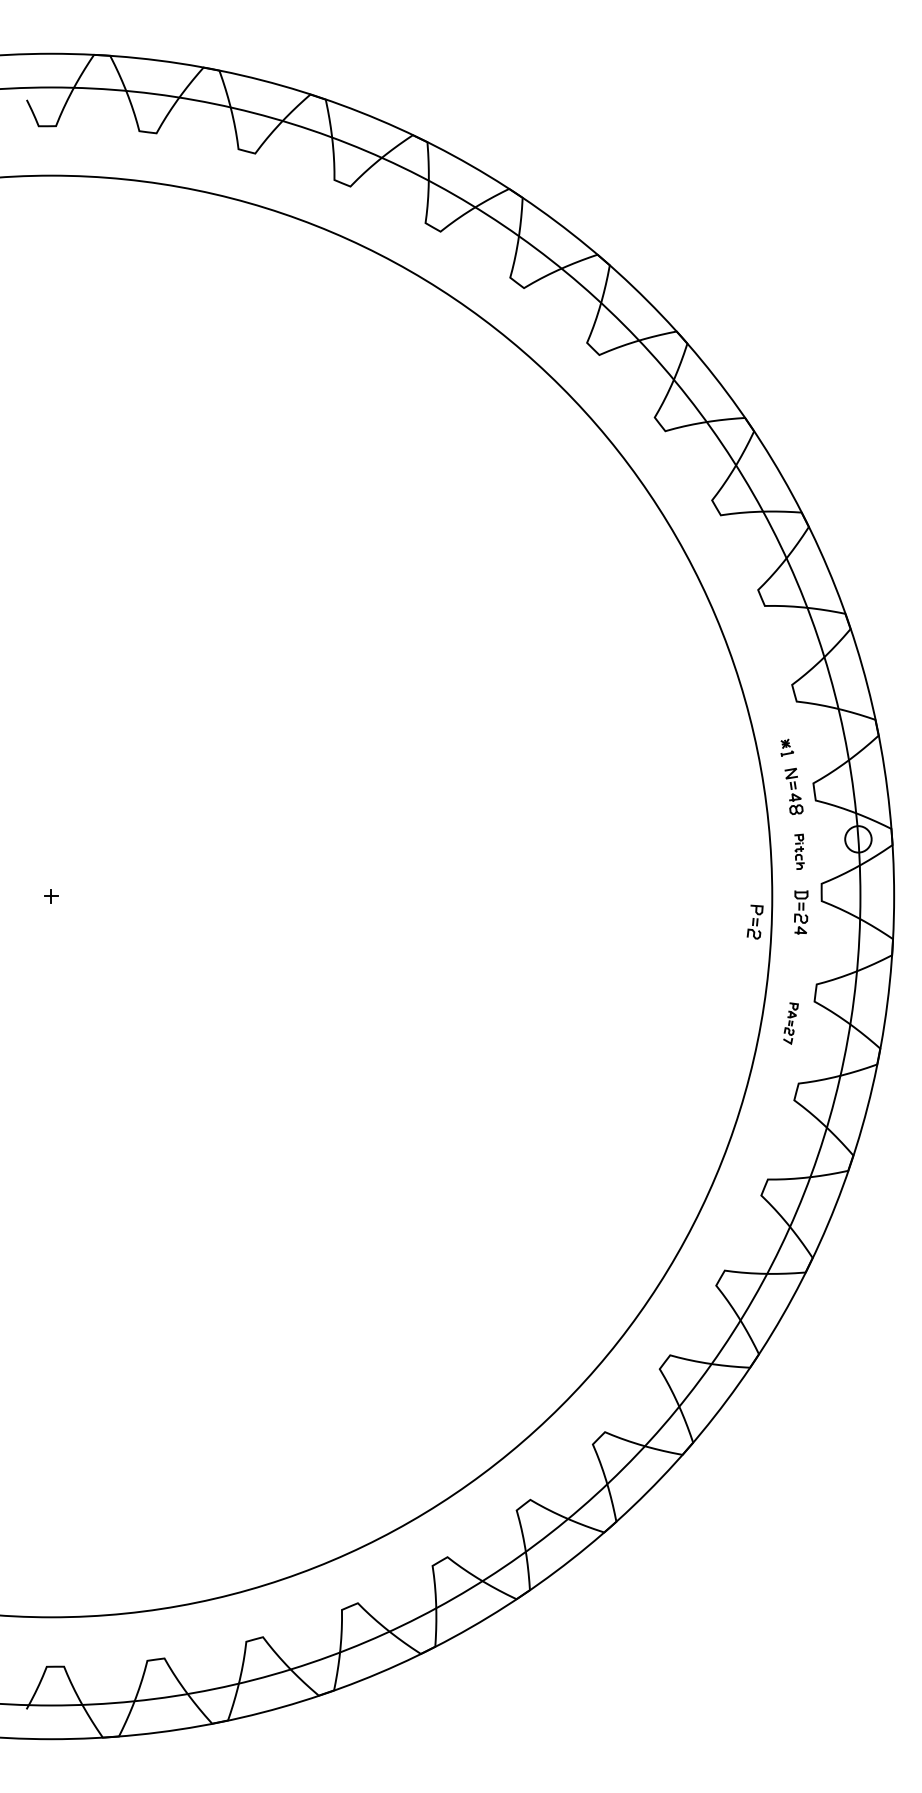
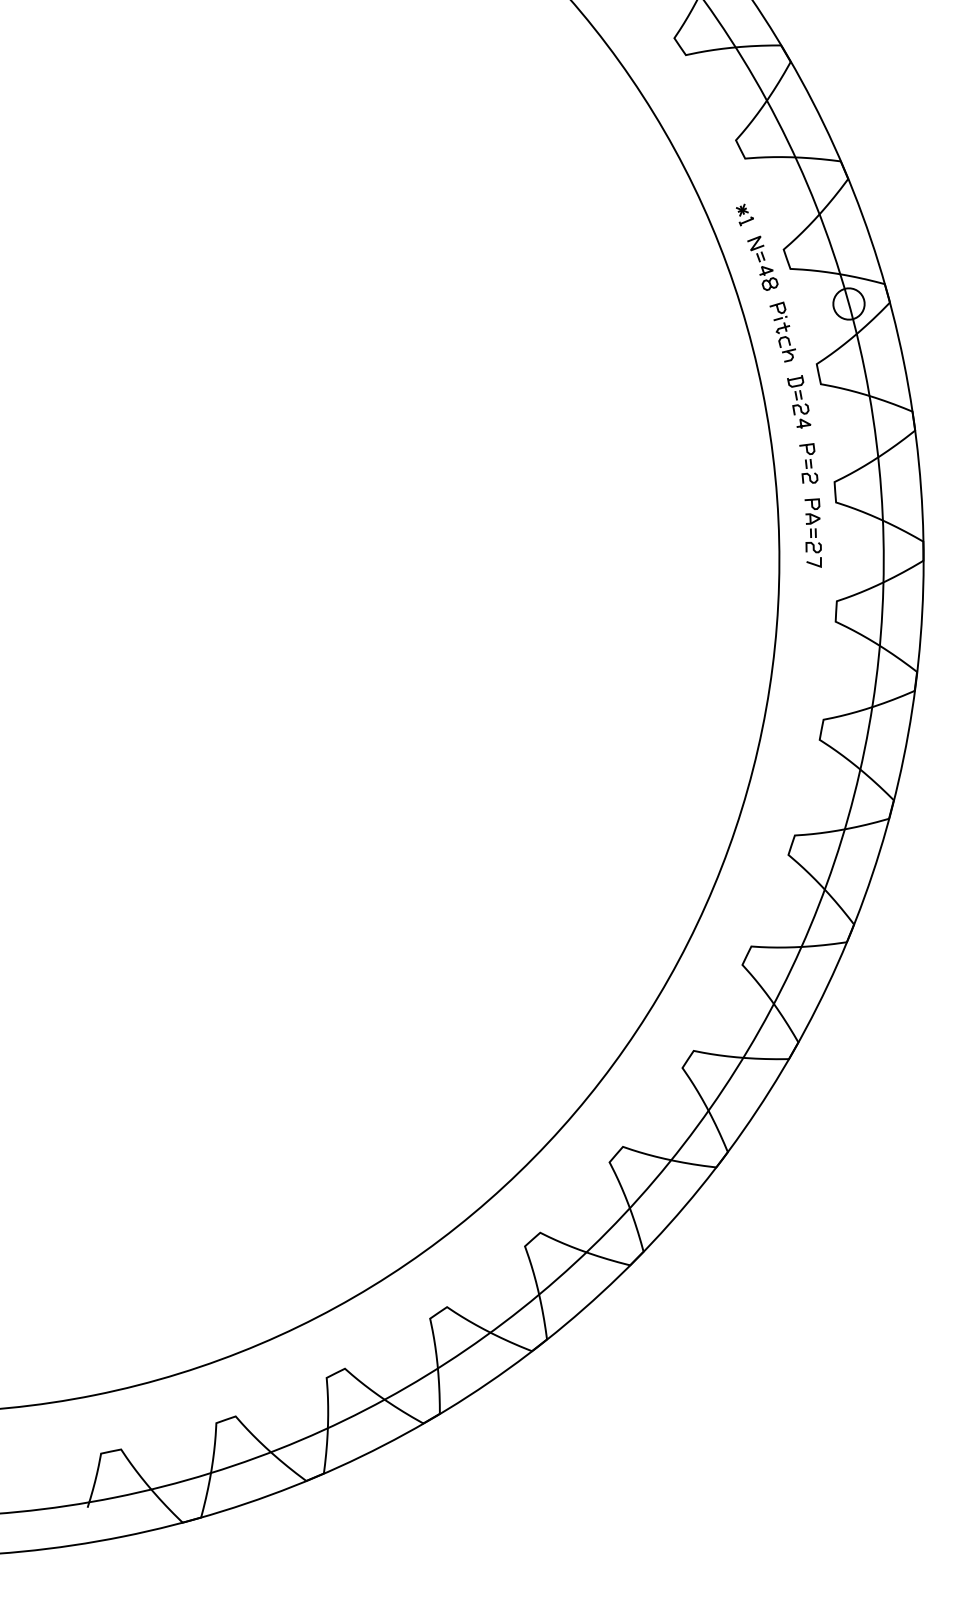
part: (799, 851) -> (783, 331), size x1.43
part: (754, 921) -> (807, 463), moved
part: (790, 1023) -> (813, 533), size x1.43

